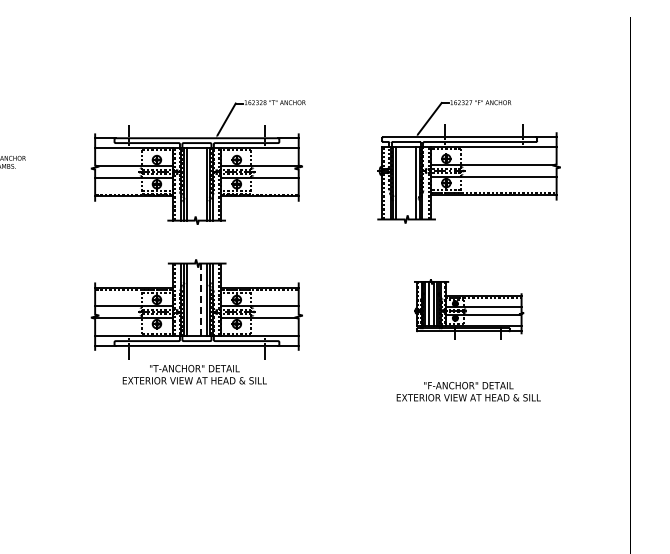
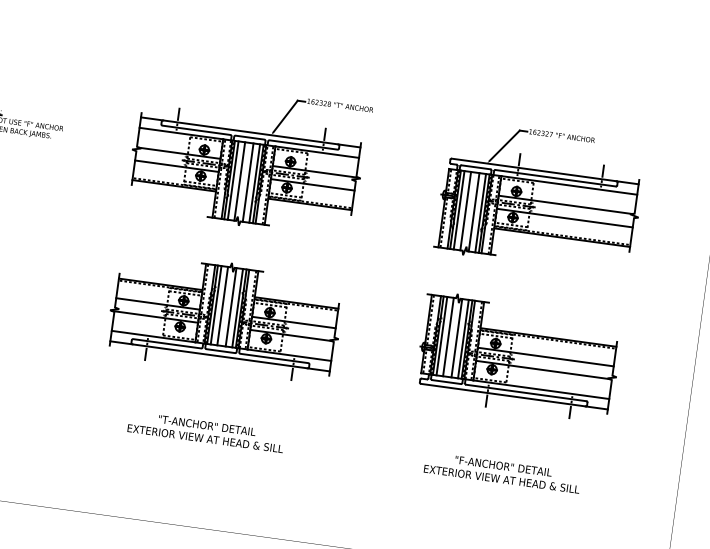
line: (402, 182) -> (465, 210), added
line: (410, 182) -> (474, 211), added
line: (193, 183) -> (240, 180), added
line: (200, 183) -> (247, 181), added
line: (193, 299) -> (223, 305), added
line: (200, 299) -> (230, 306), dashed -> solid
part: (468, 309) -> (518, 357), size x1.67
text: (194, 374) -> (205, 431), moved
text: (468, 391) -> (502, 472), moved

